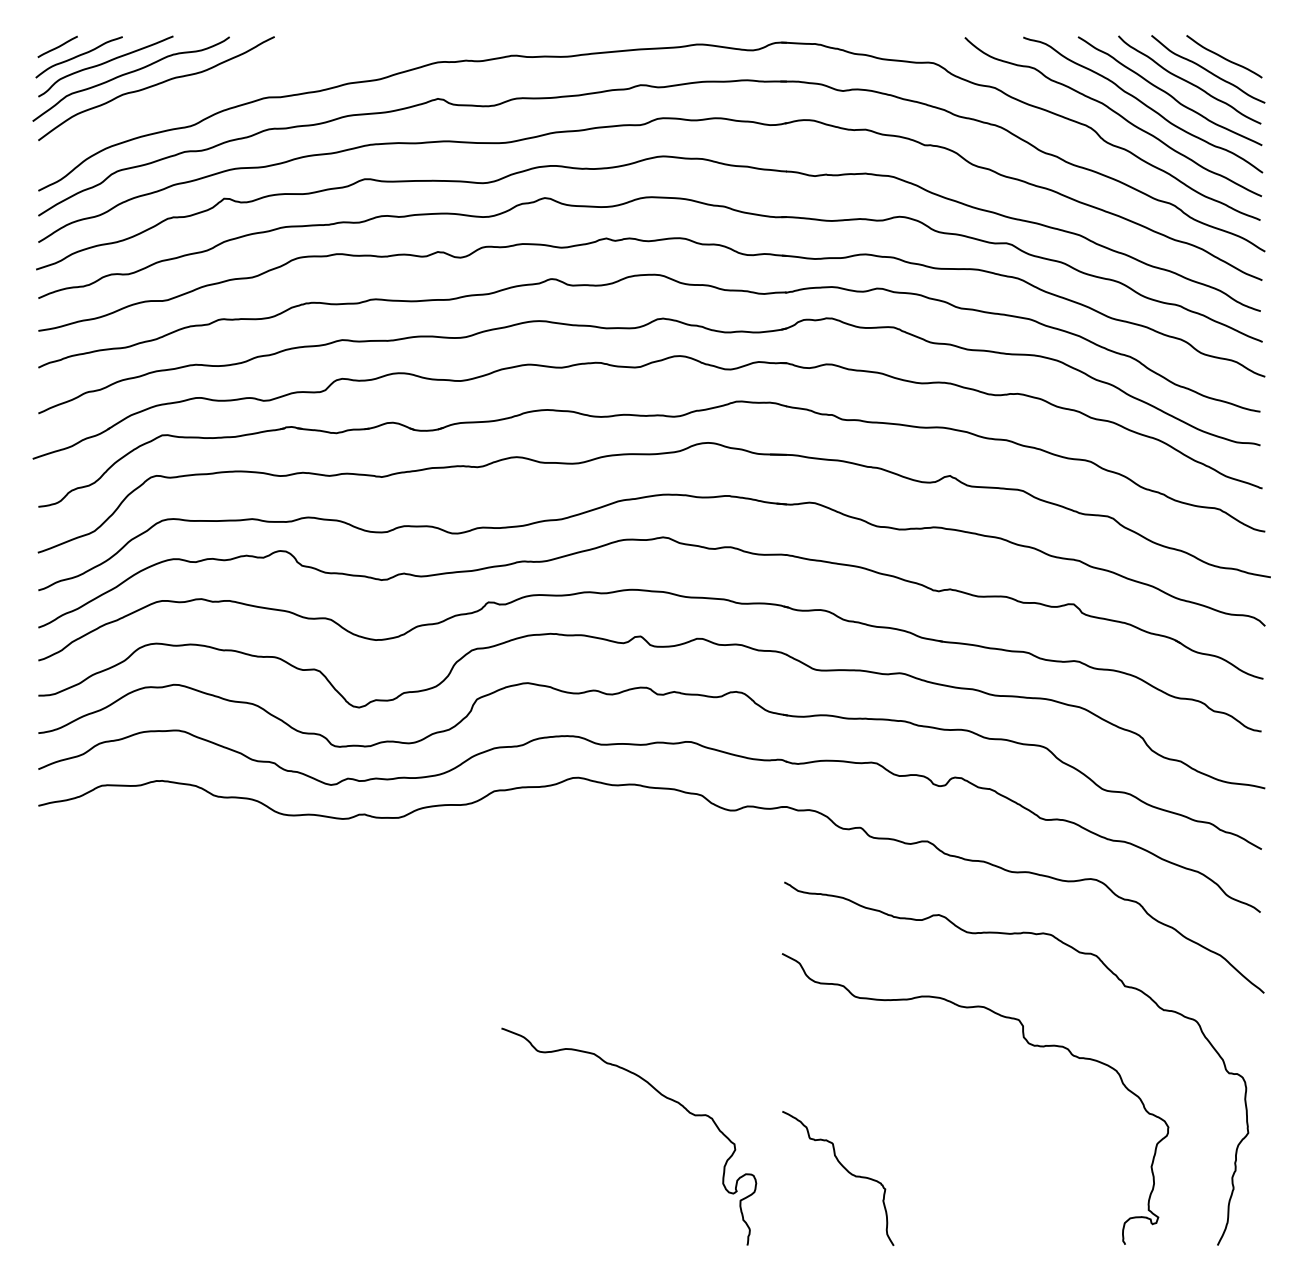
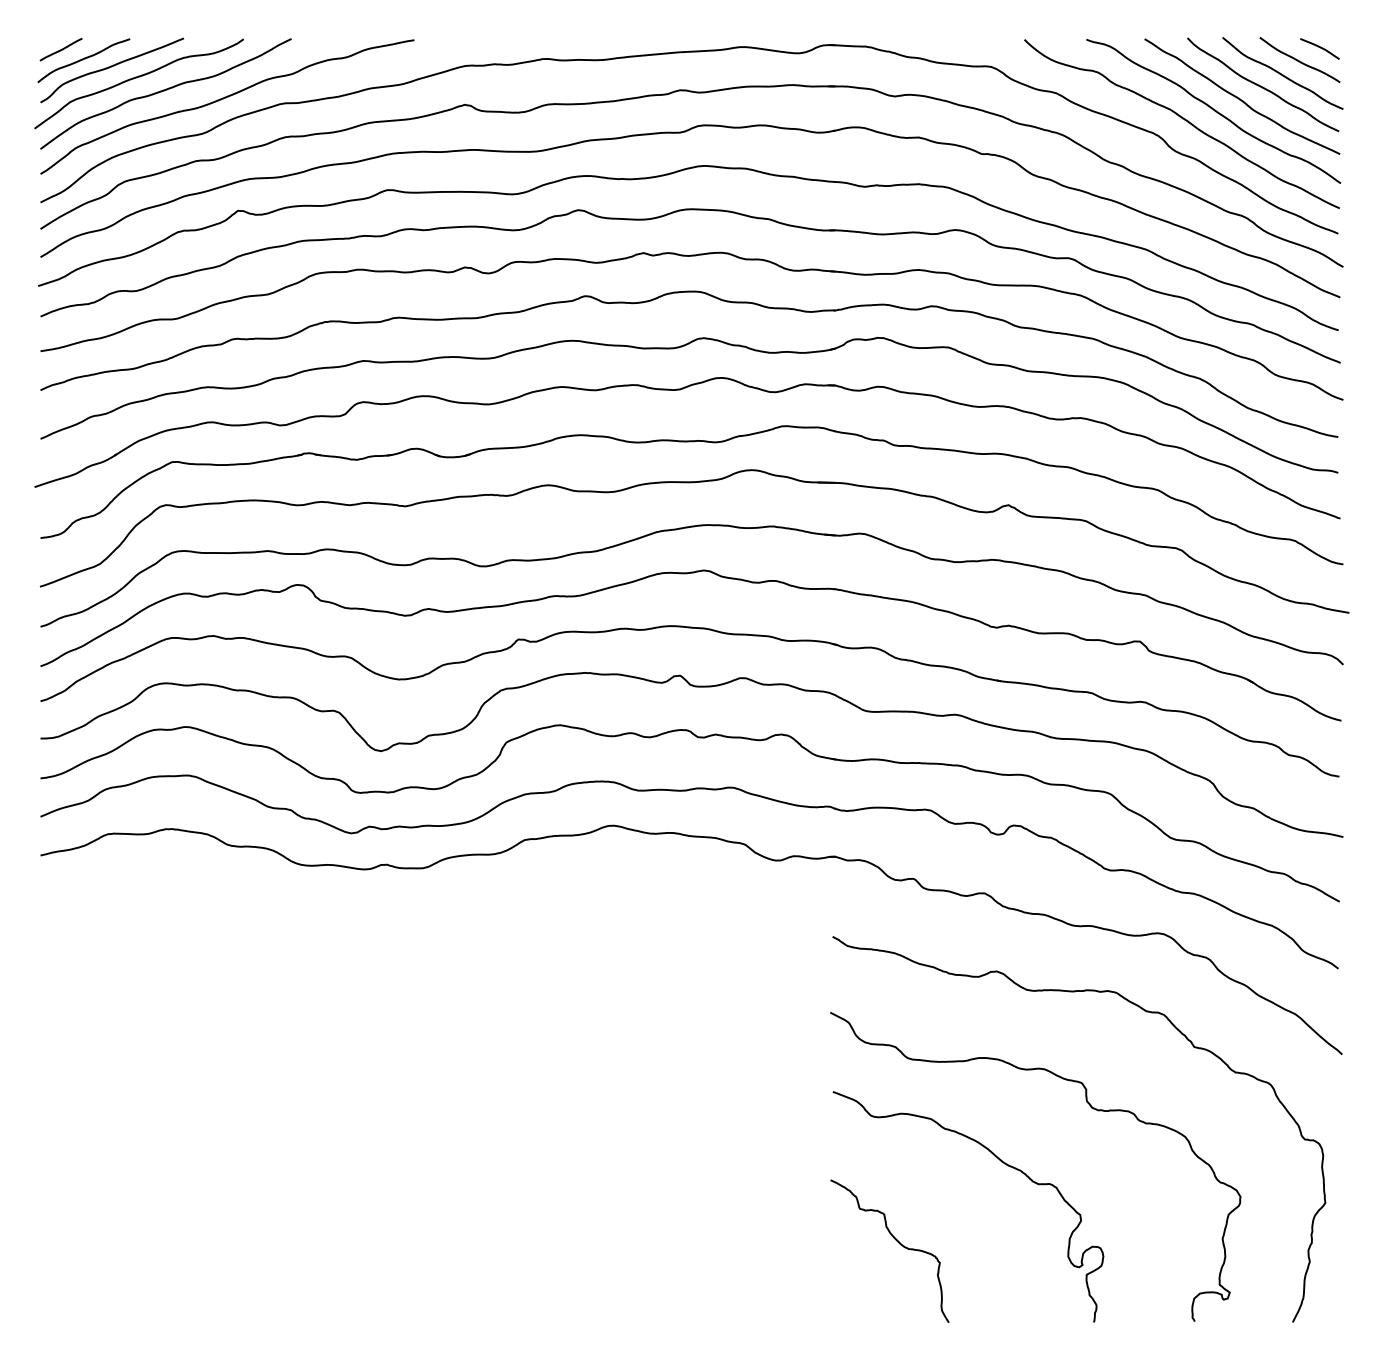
curve: (1242, 45) -> (1319, 48), added
curve: (211, 93) -> (224, 99), added
curve: (662, 1096) -> (1003, 1164), moved

